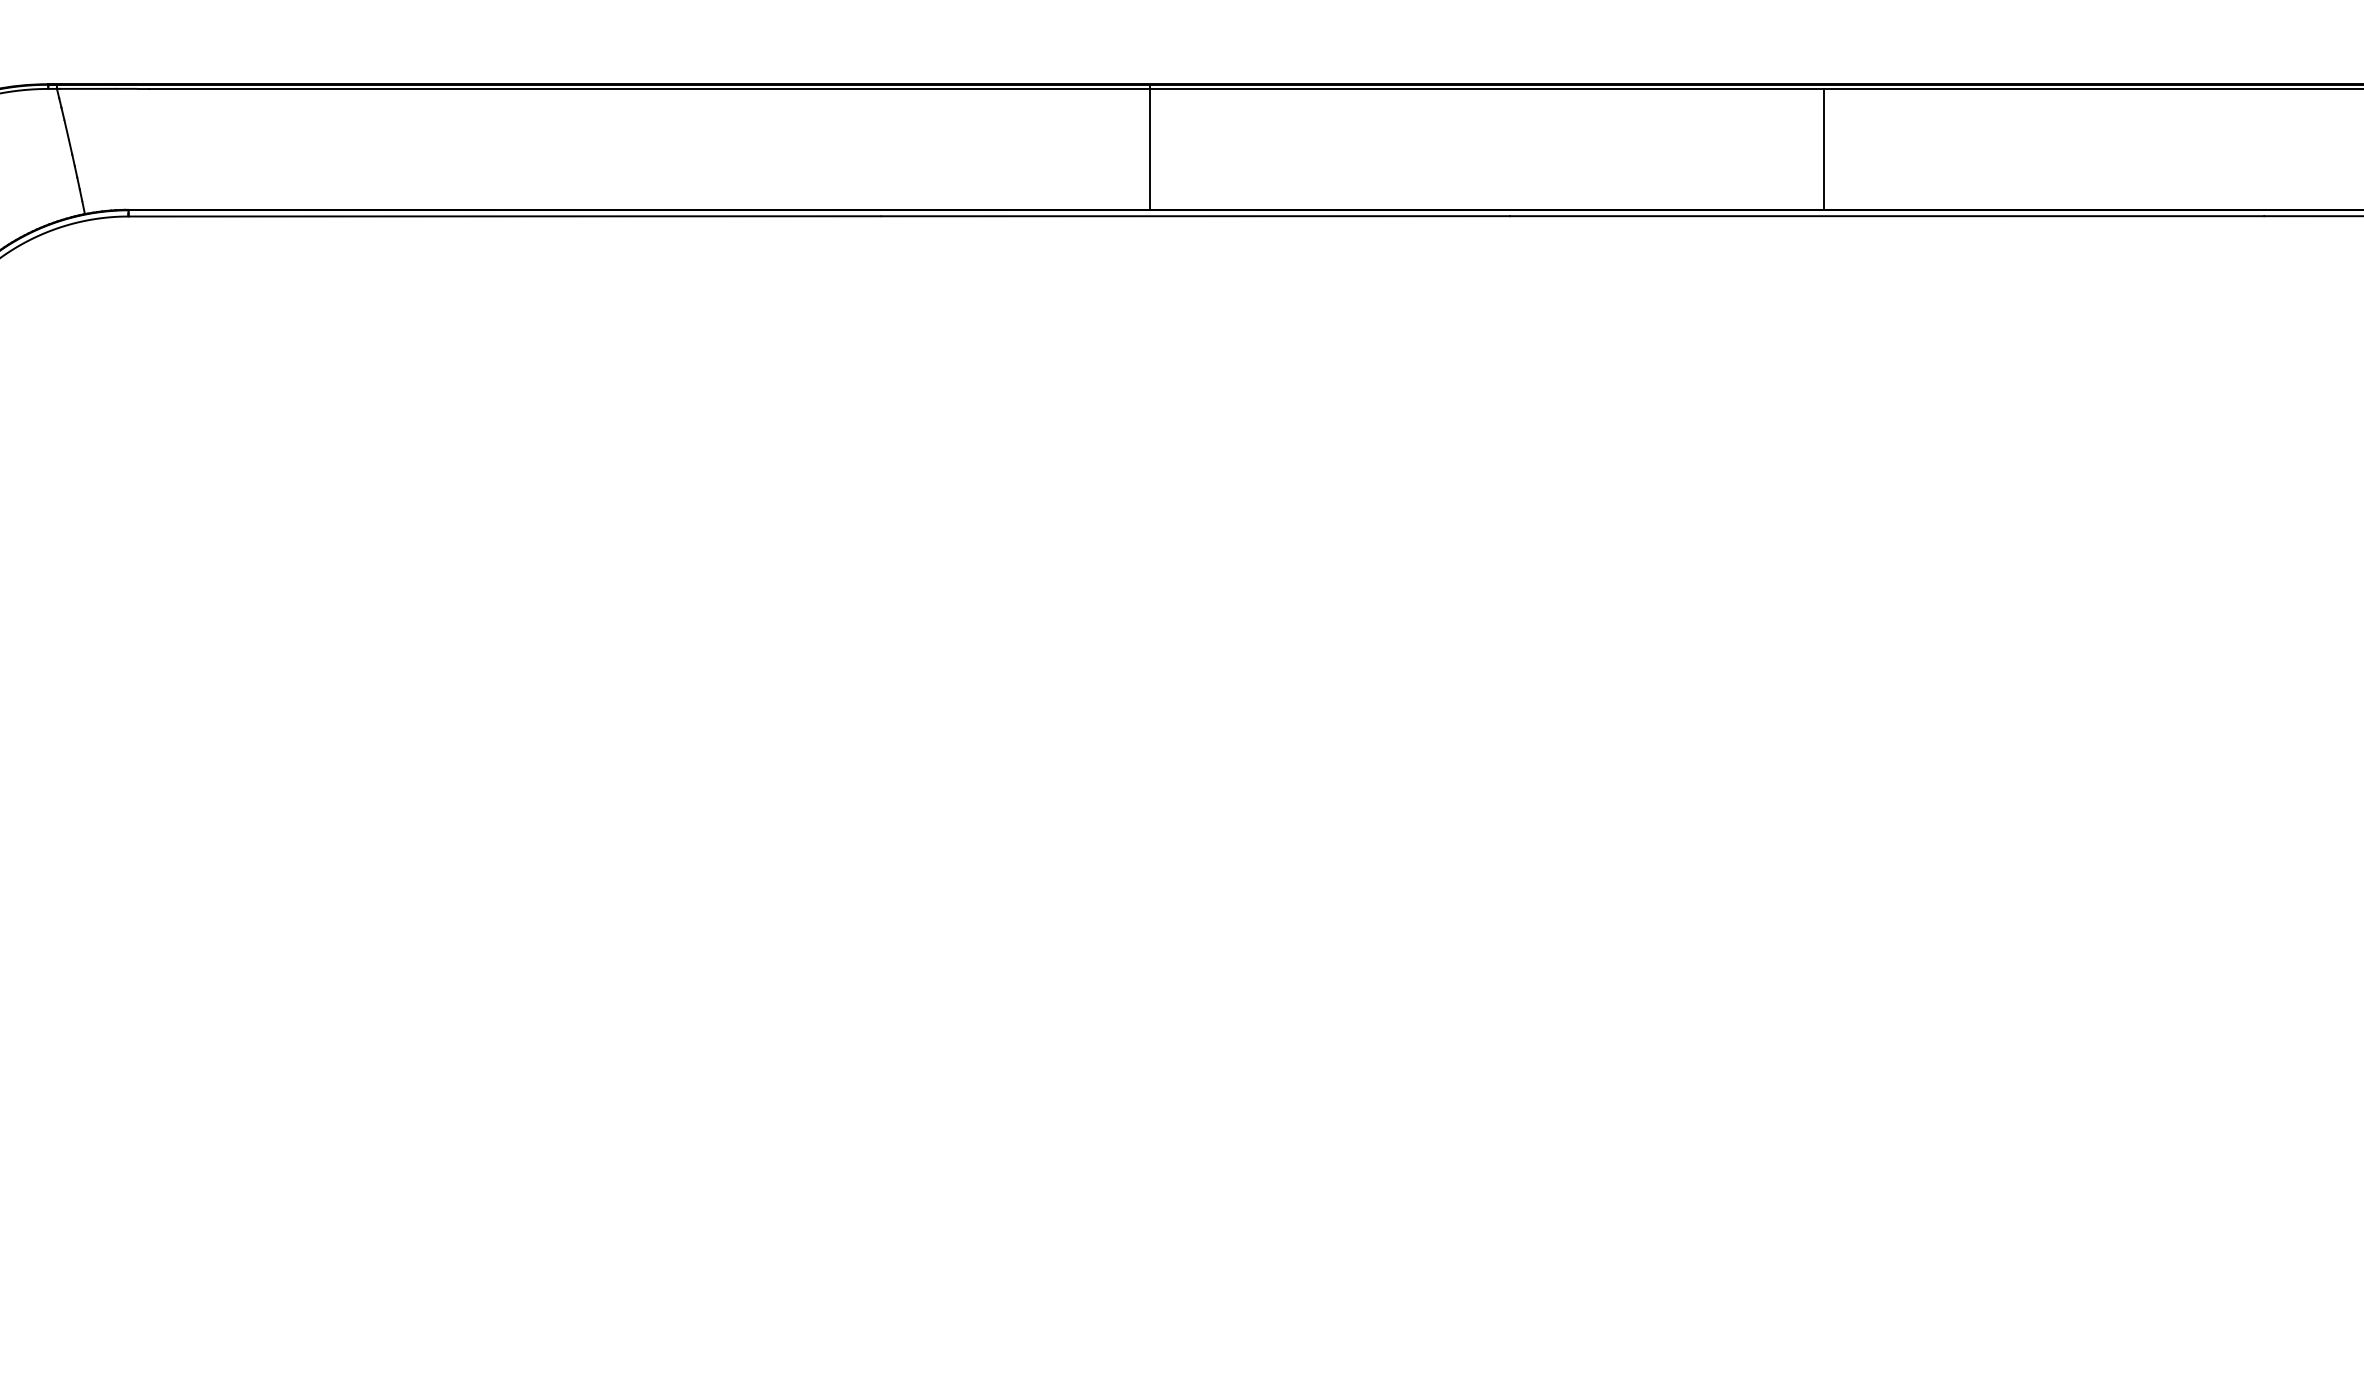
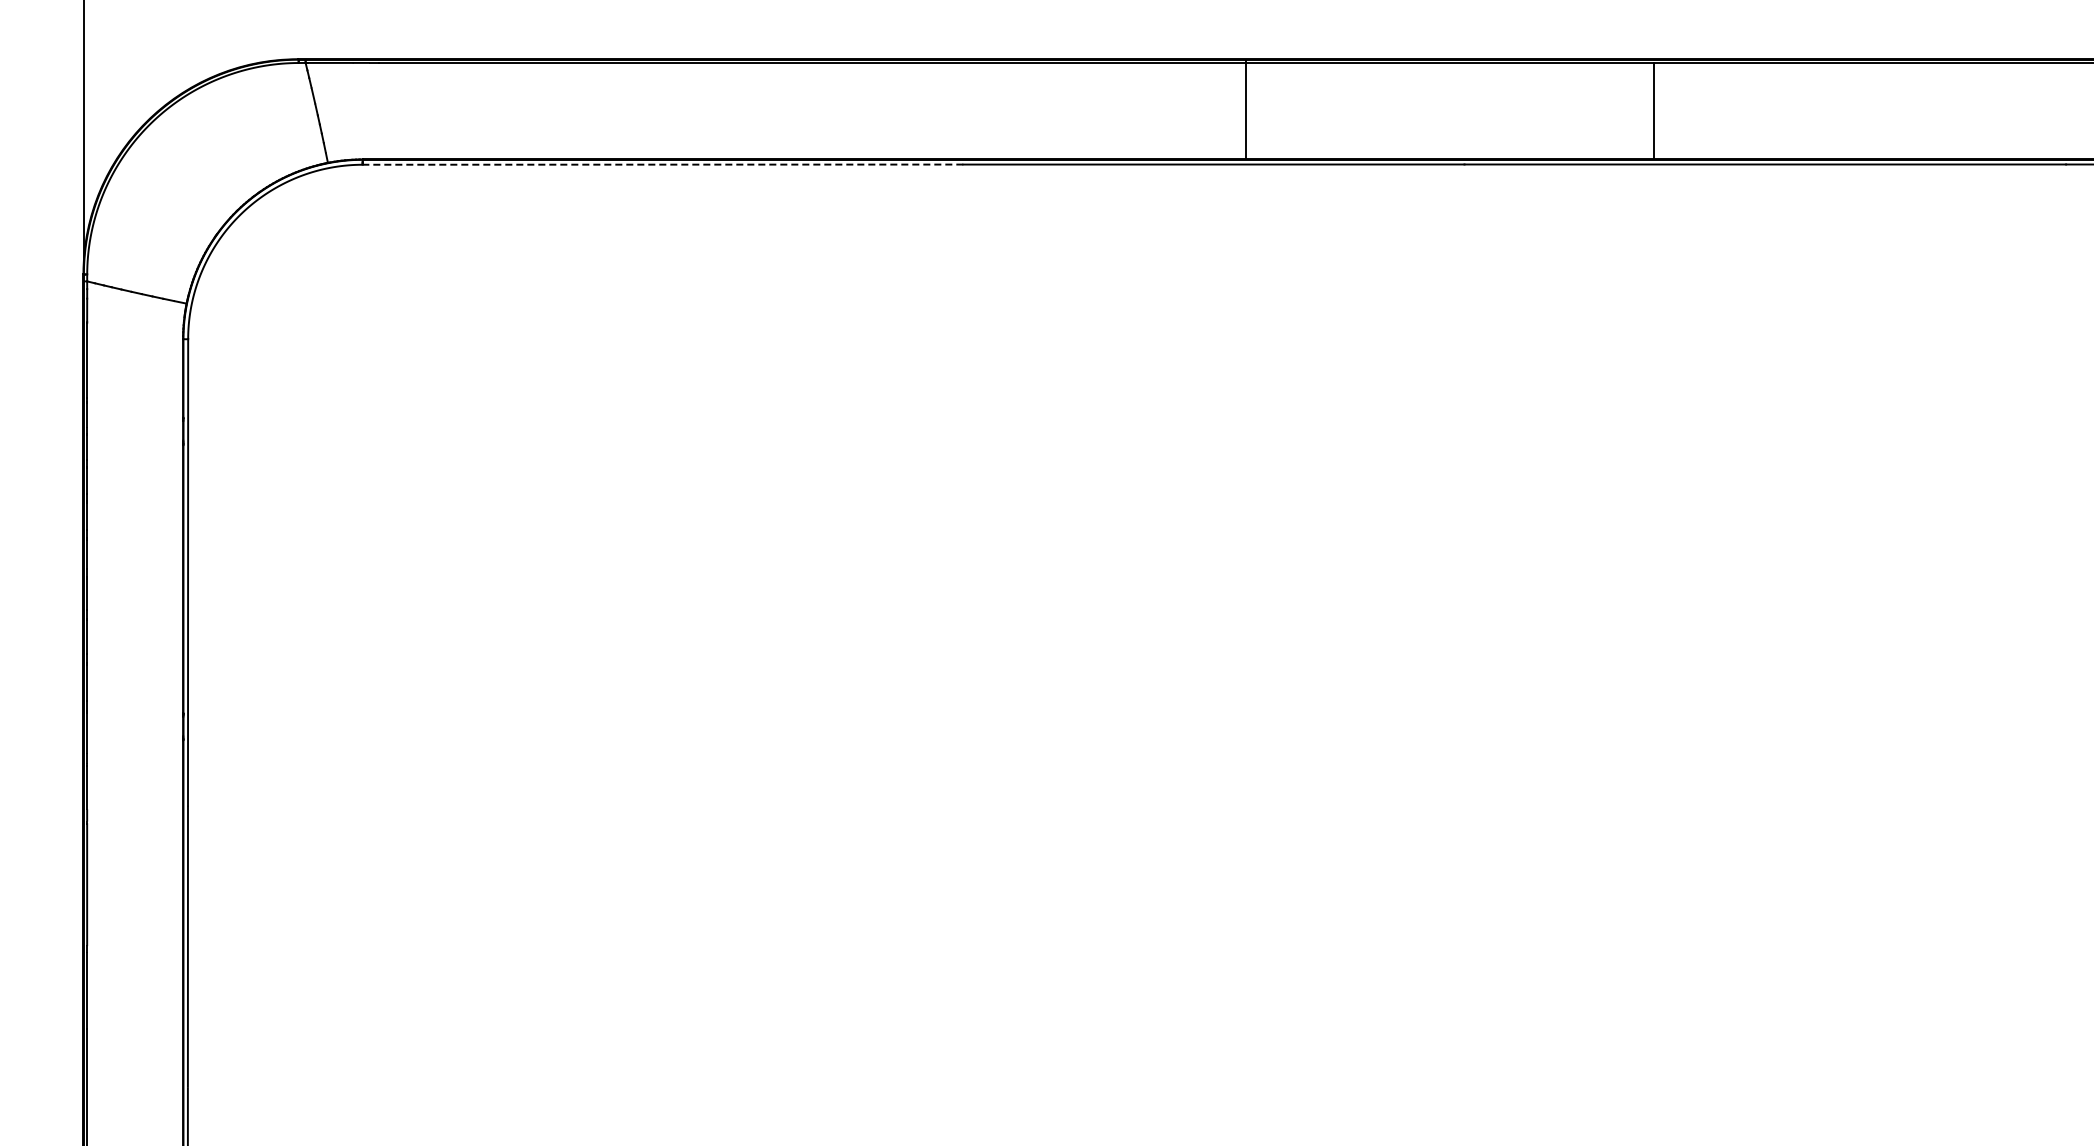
line: (1150, 147) -> (1246, 109), moved
line: (1824, 148) -> (1654, 110), moved
line: (505, 216) -> (663, 164), solid -> dashed

